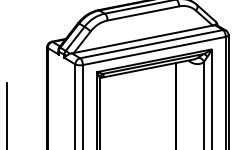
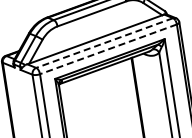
line: (151, 44) -> (104, 43), solid -> dashed
line: (154, 50) -> (108, 48), solid -> dashed

